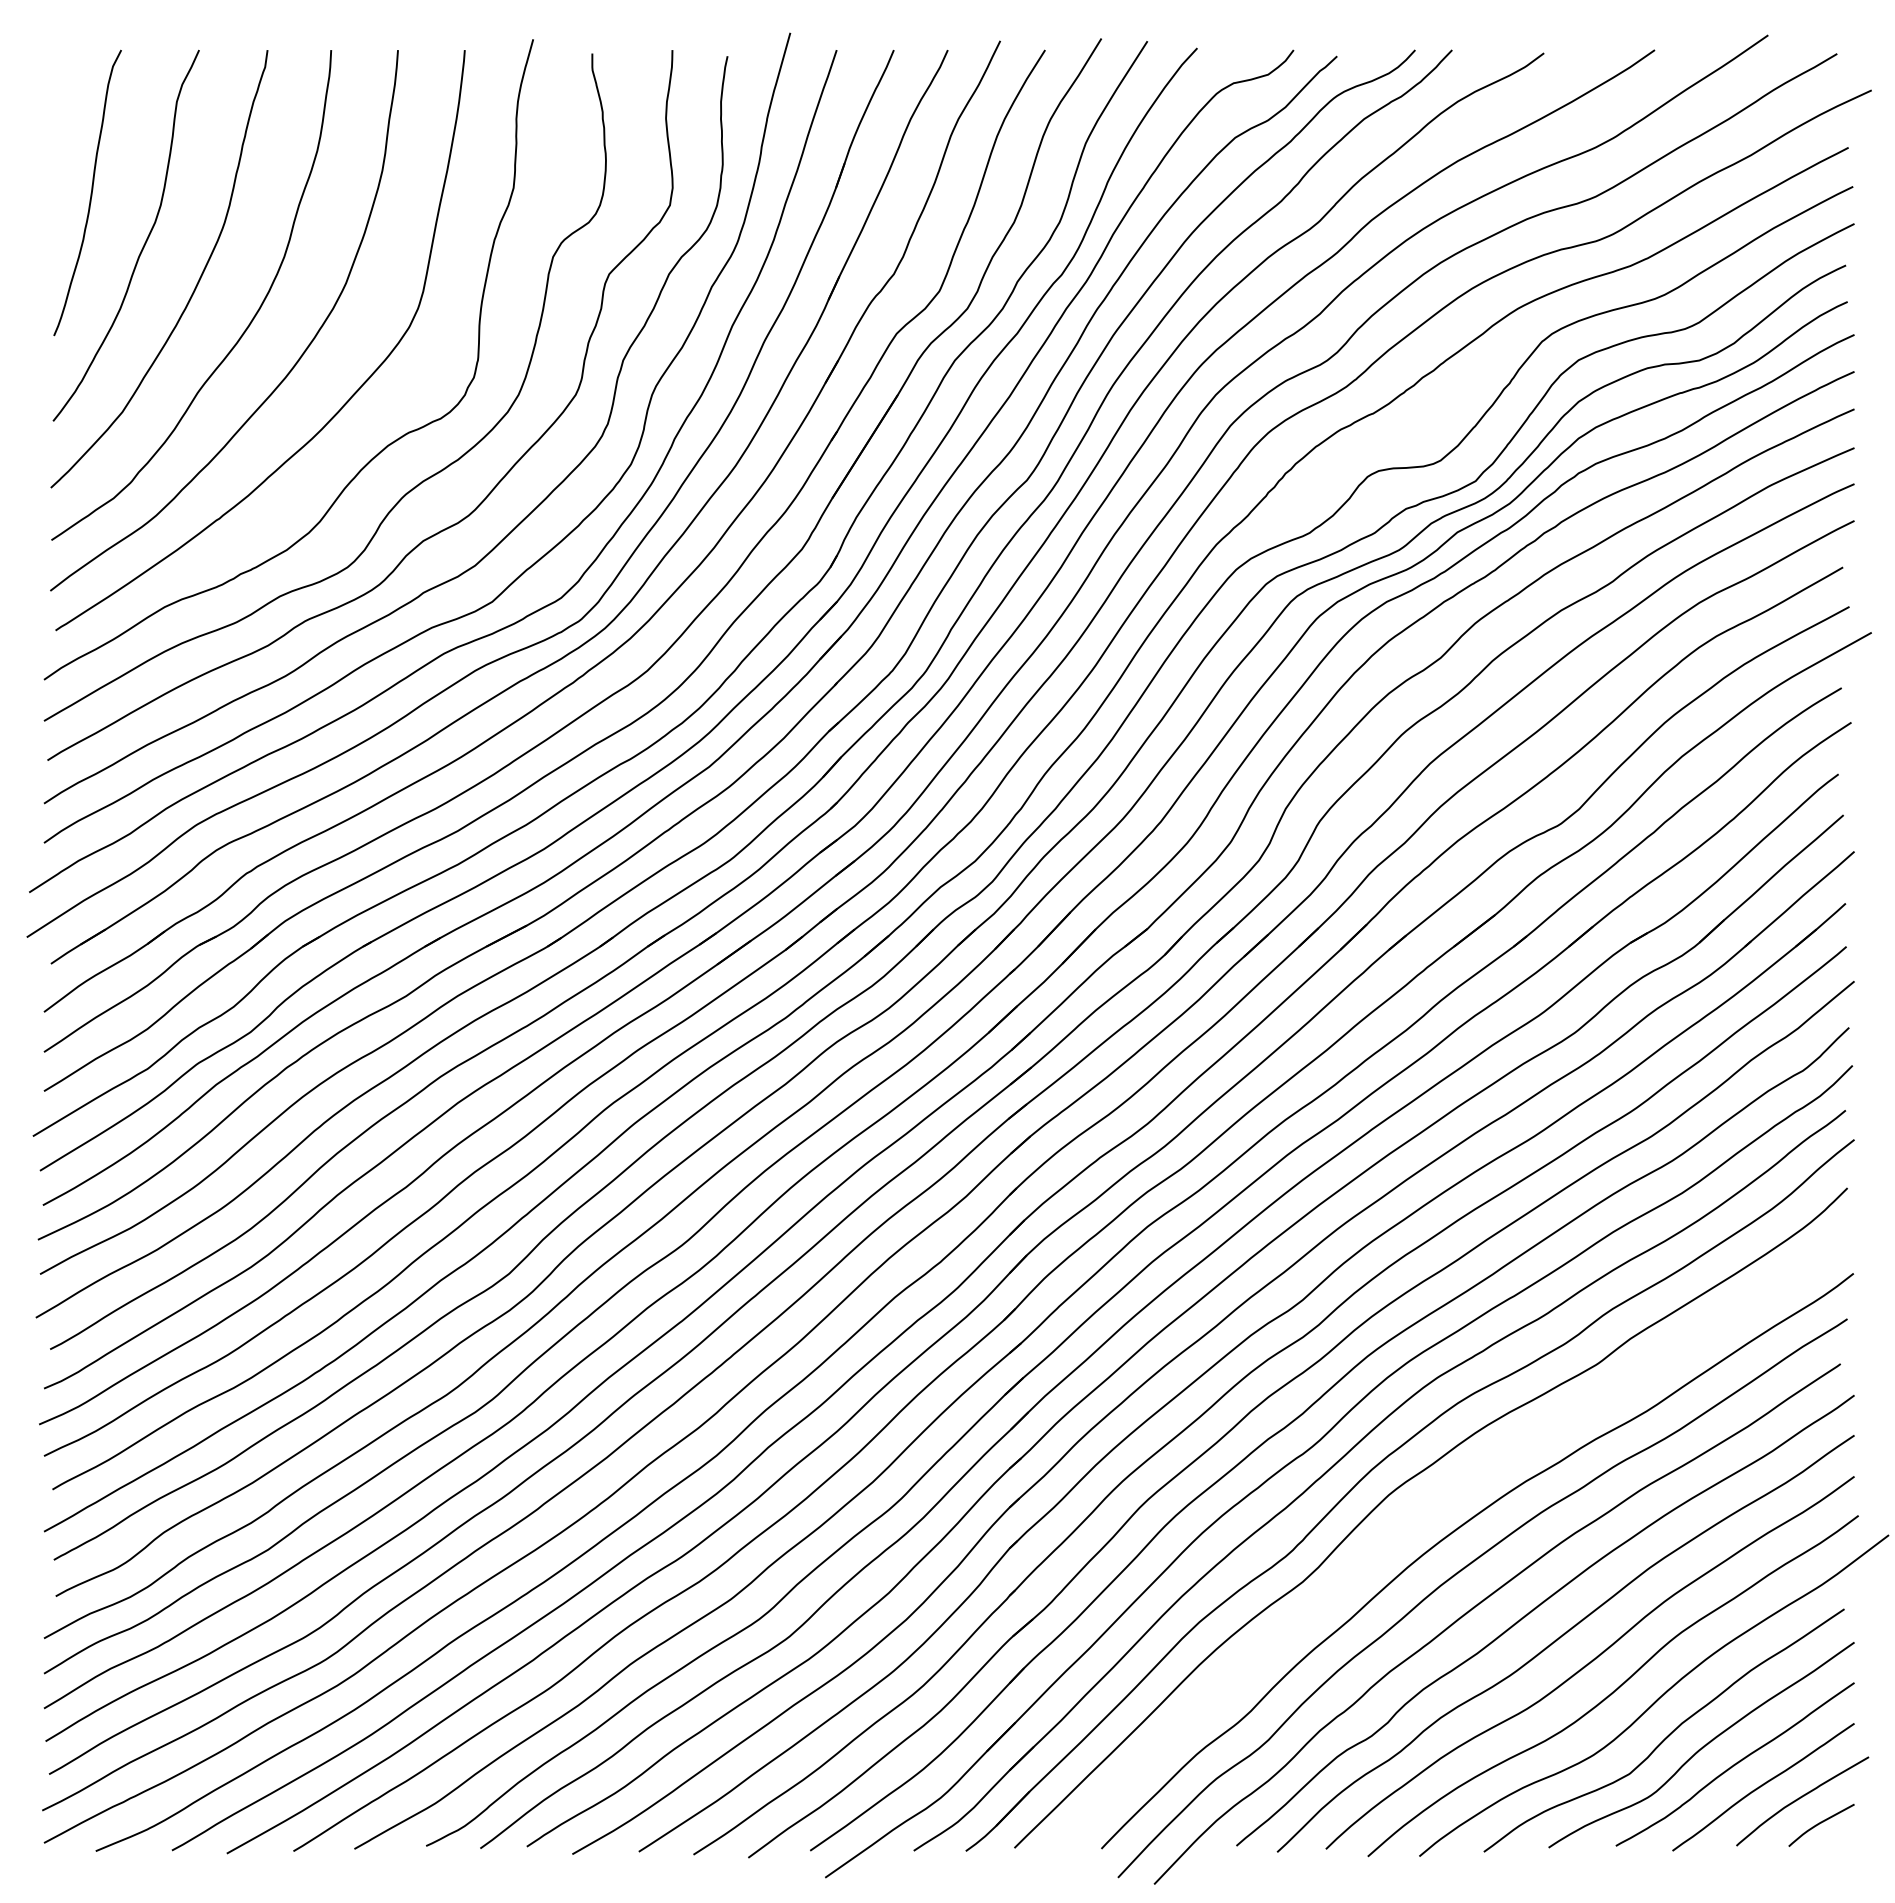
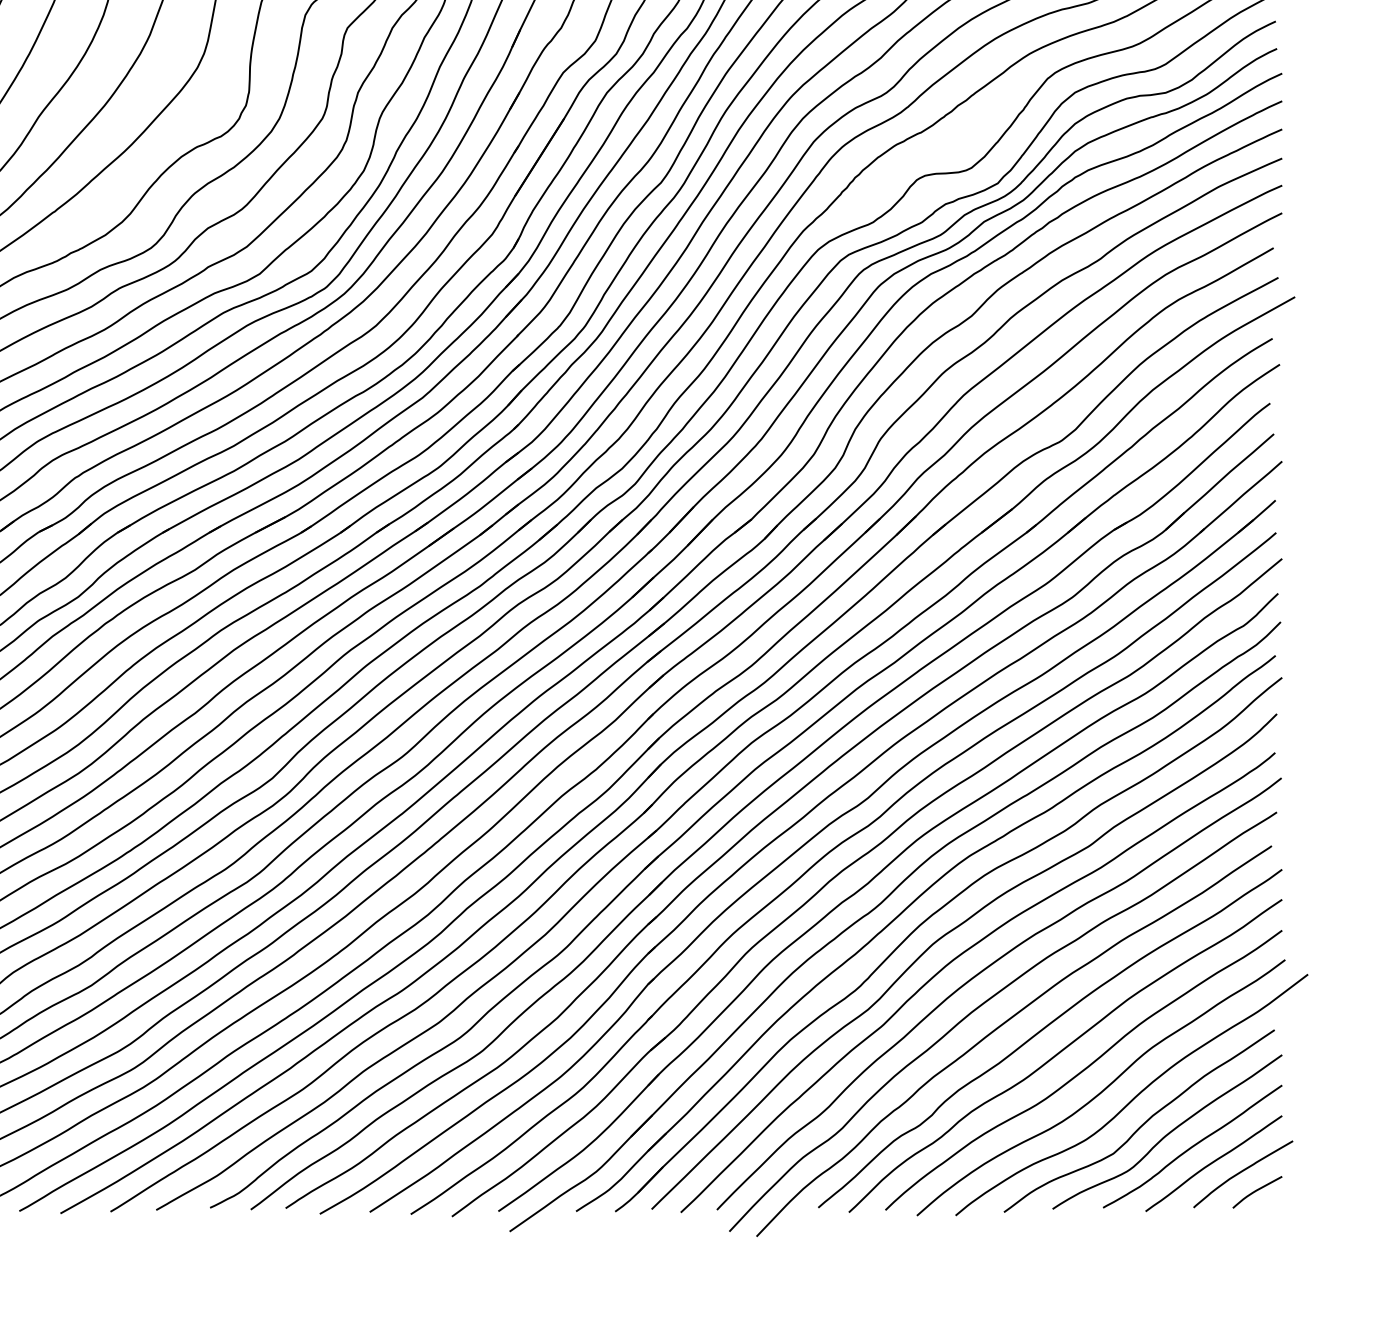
curve: (1424, 1511) -> (959, 956), added

